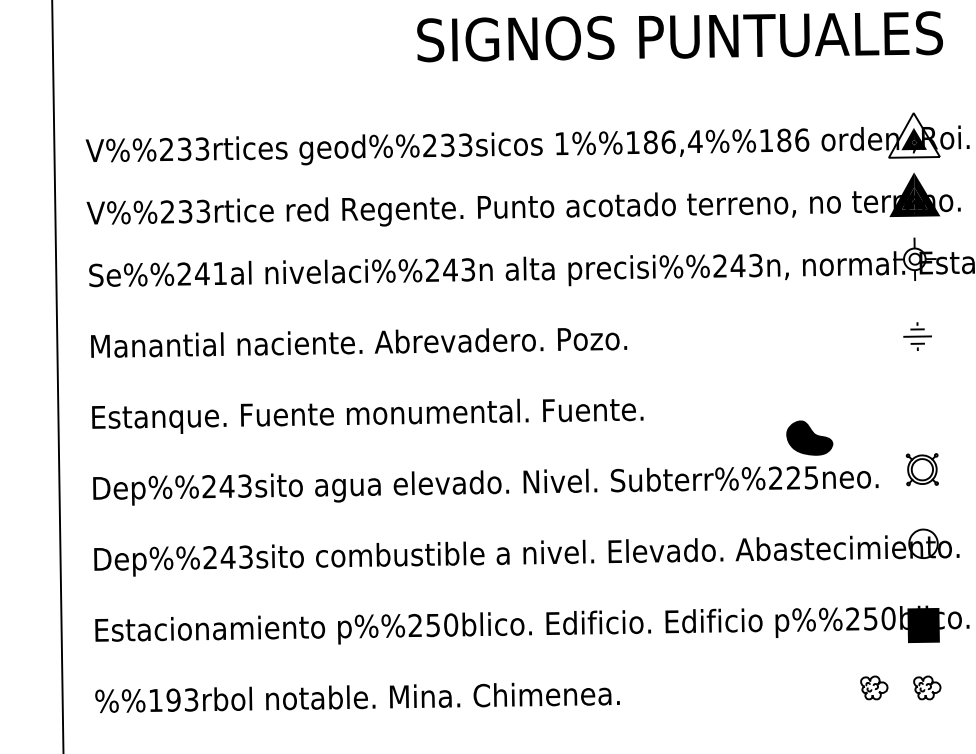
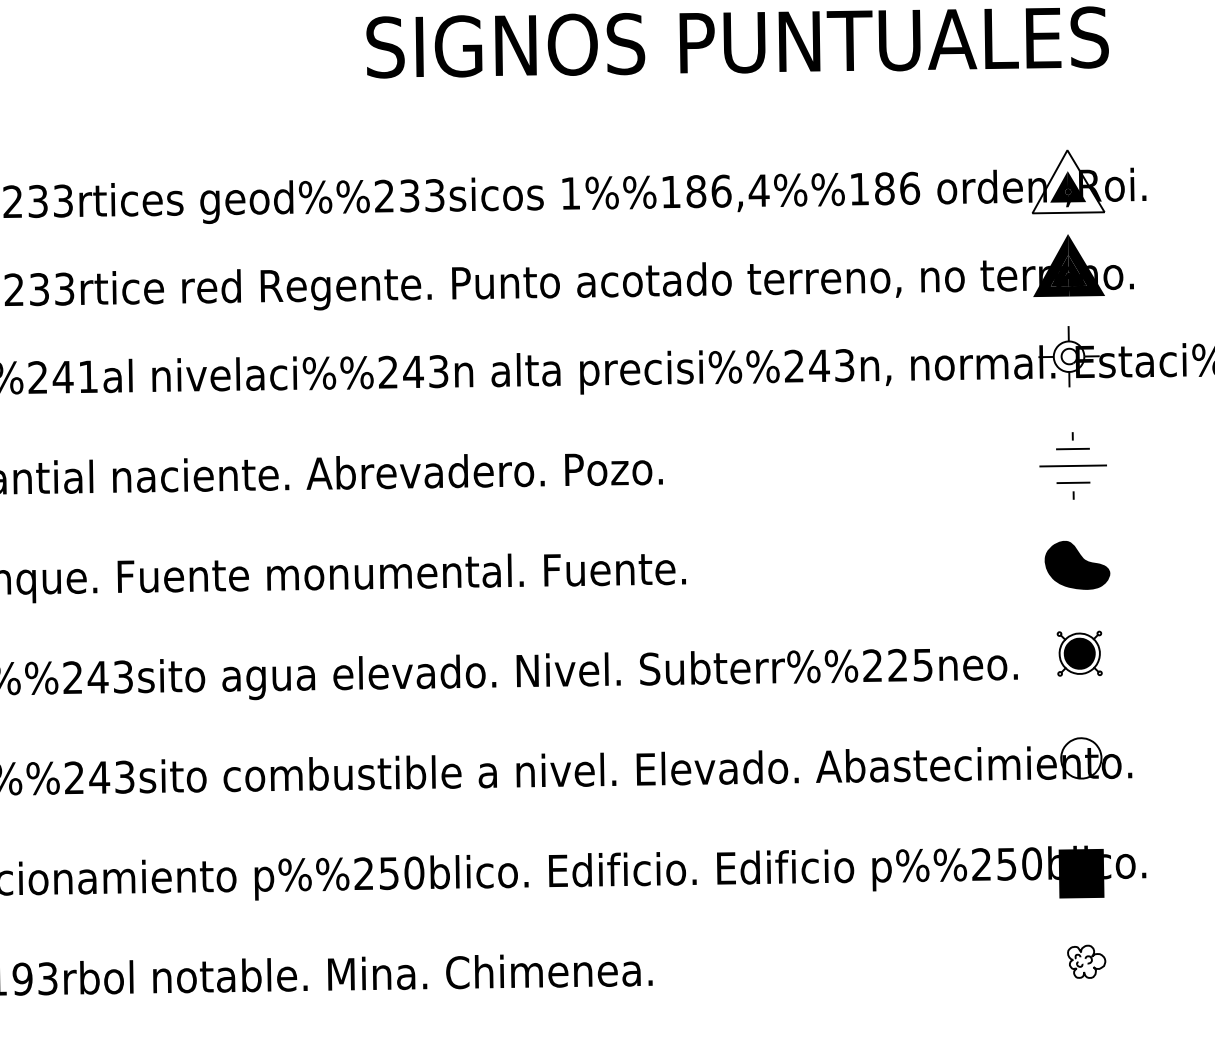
part: (917, 336) -> (1072, 465), size x1.67
part: (809, 437) -> (1077, 564), moved
fill: (922, 469) -> (1079, 653), added
part: (874, 687) -> (1012, 961), removed

